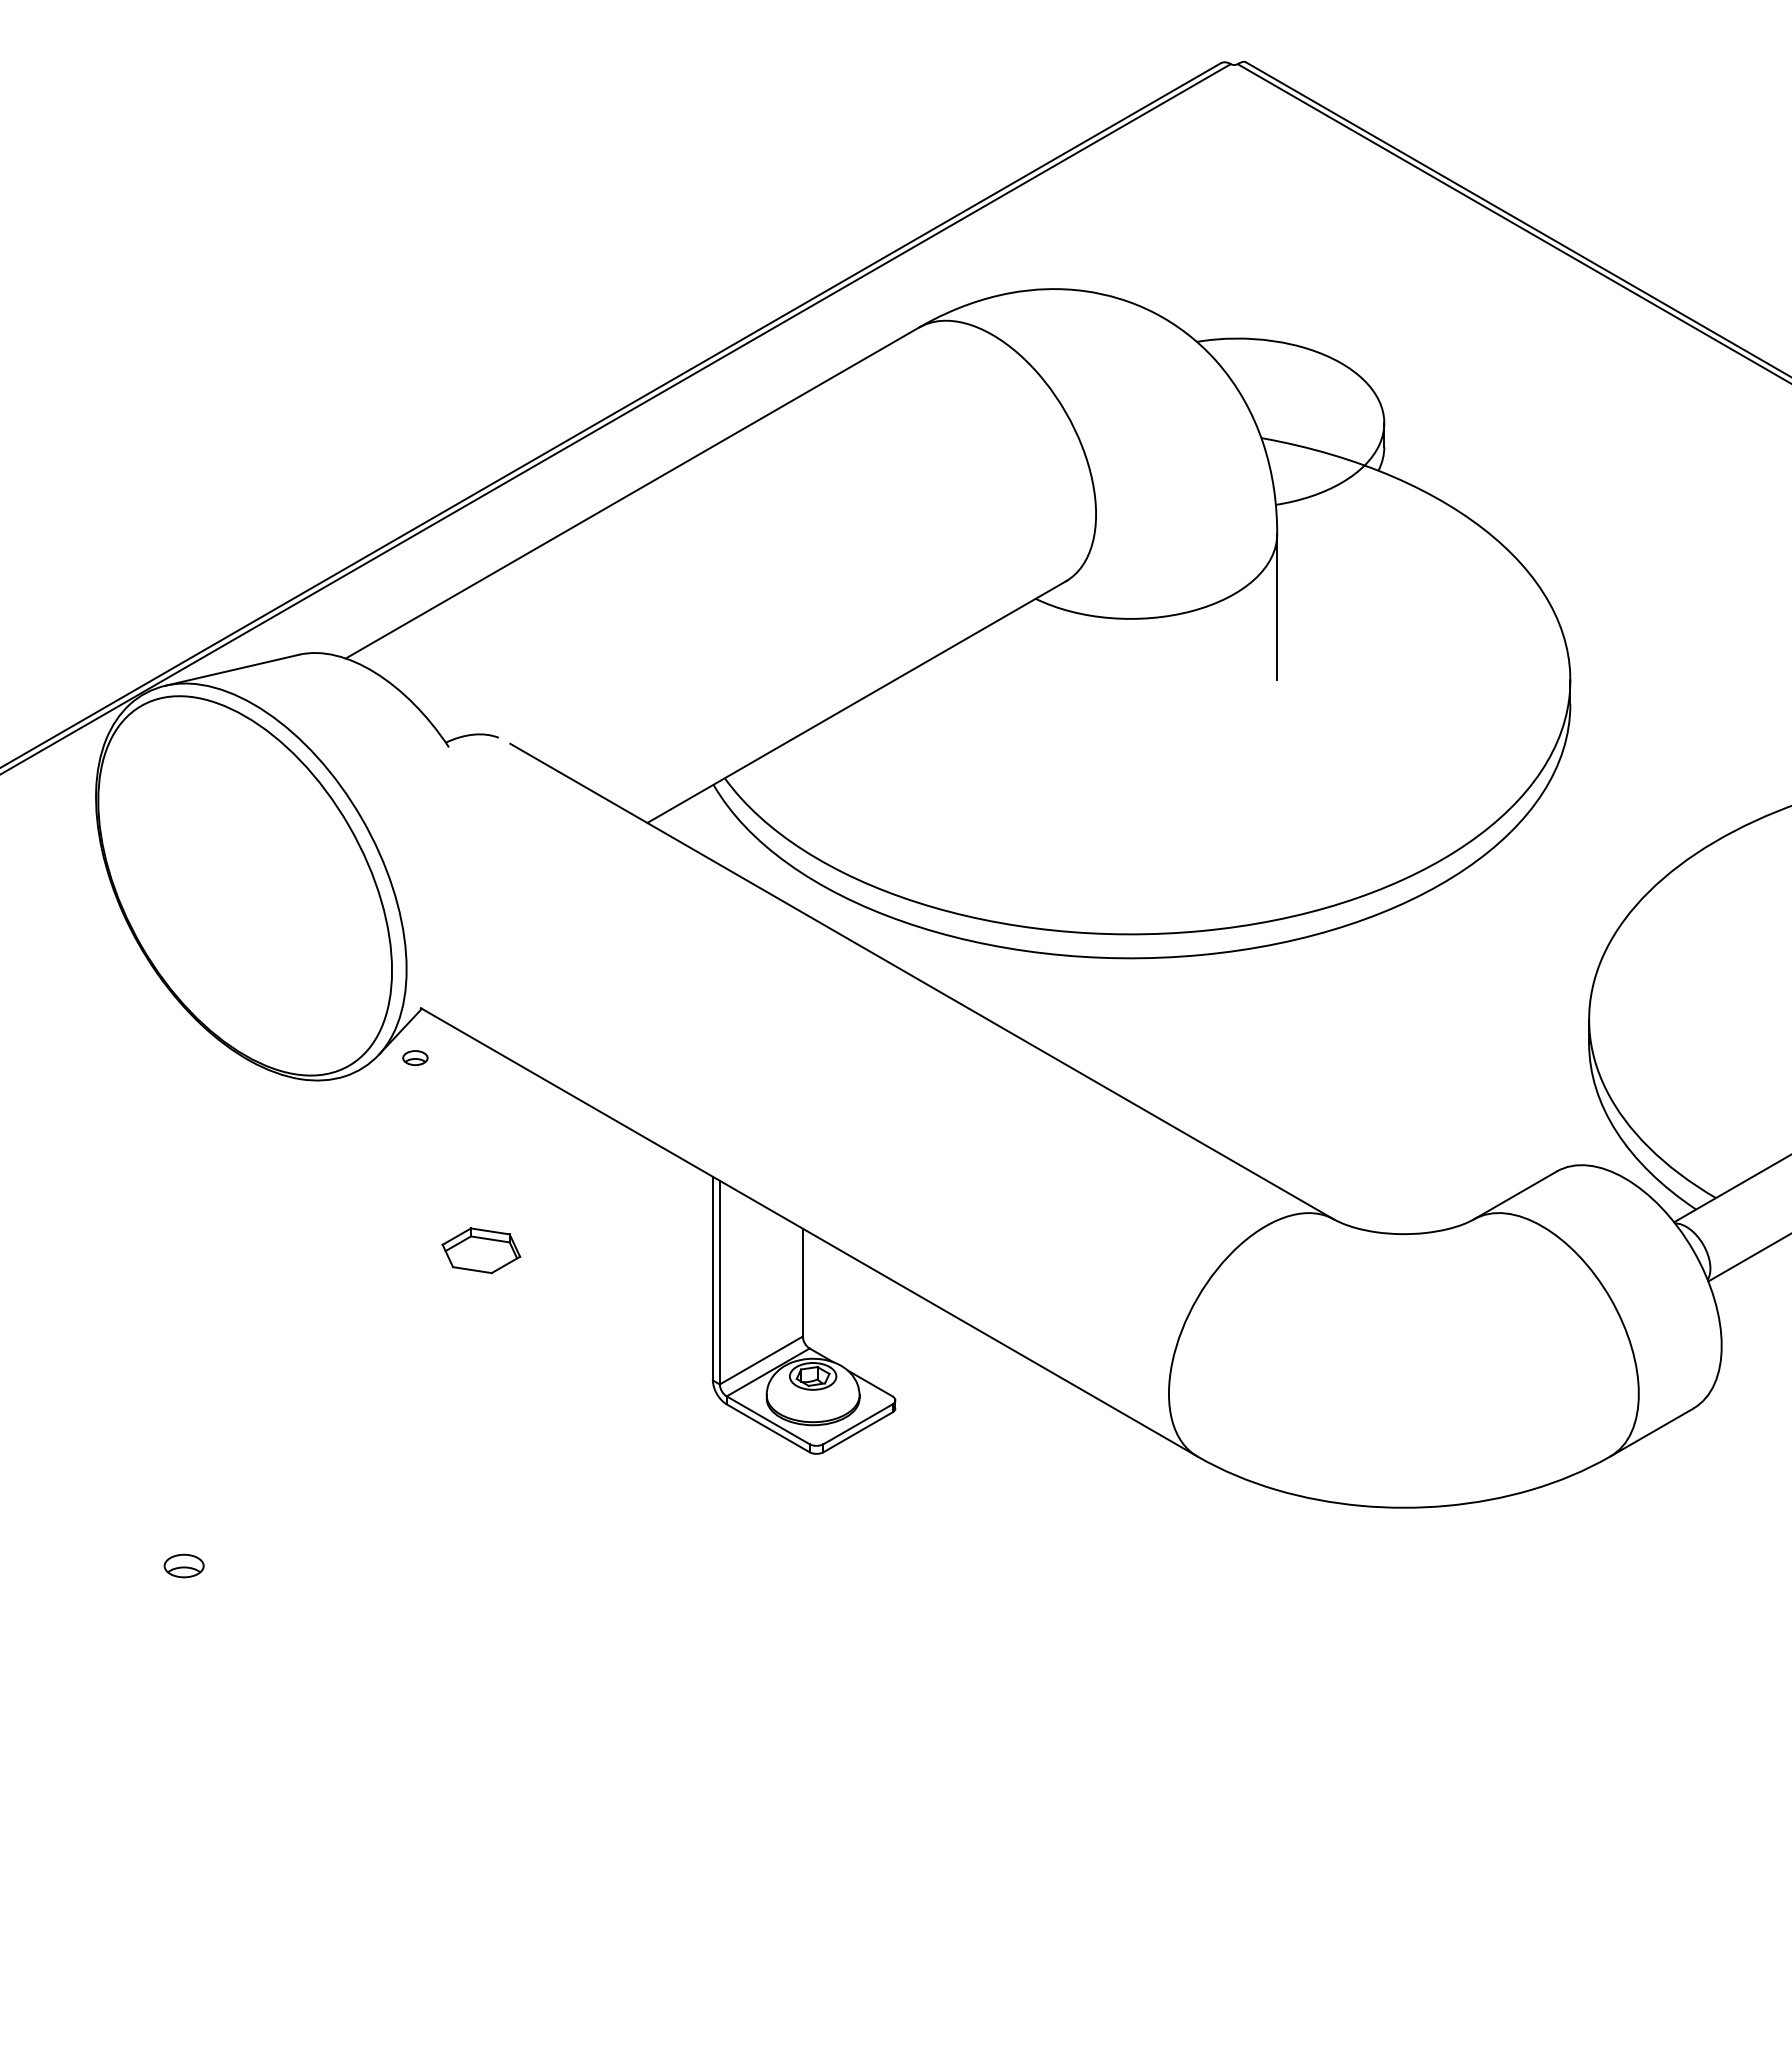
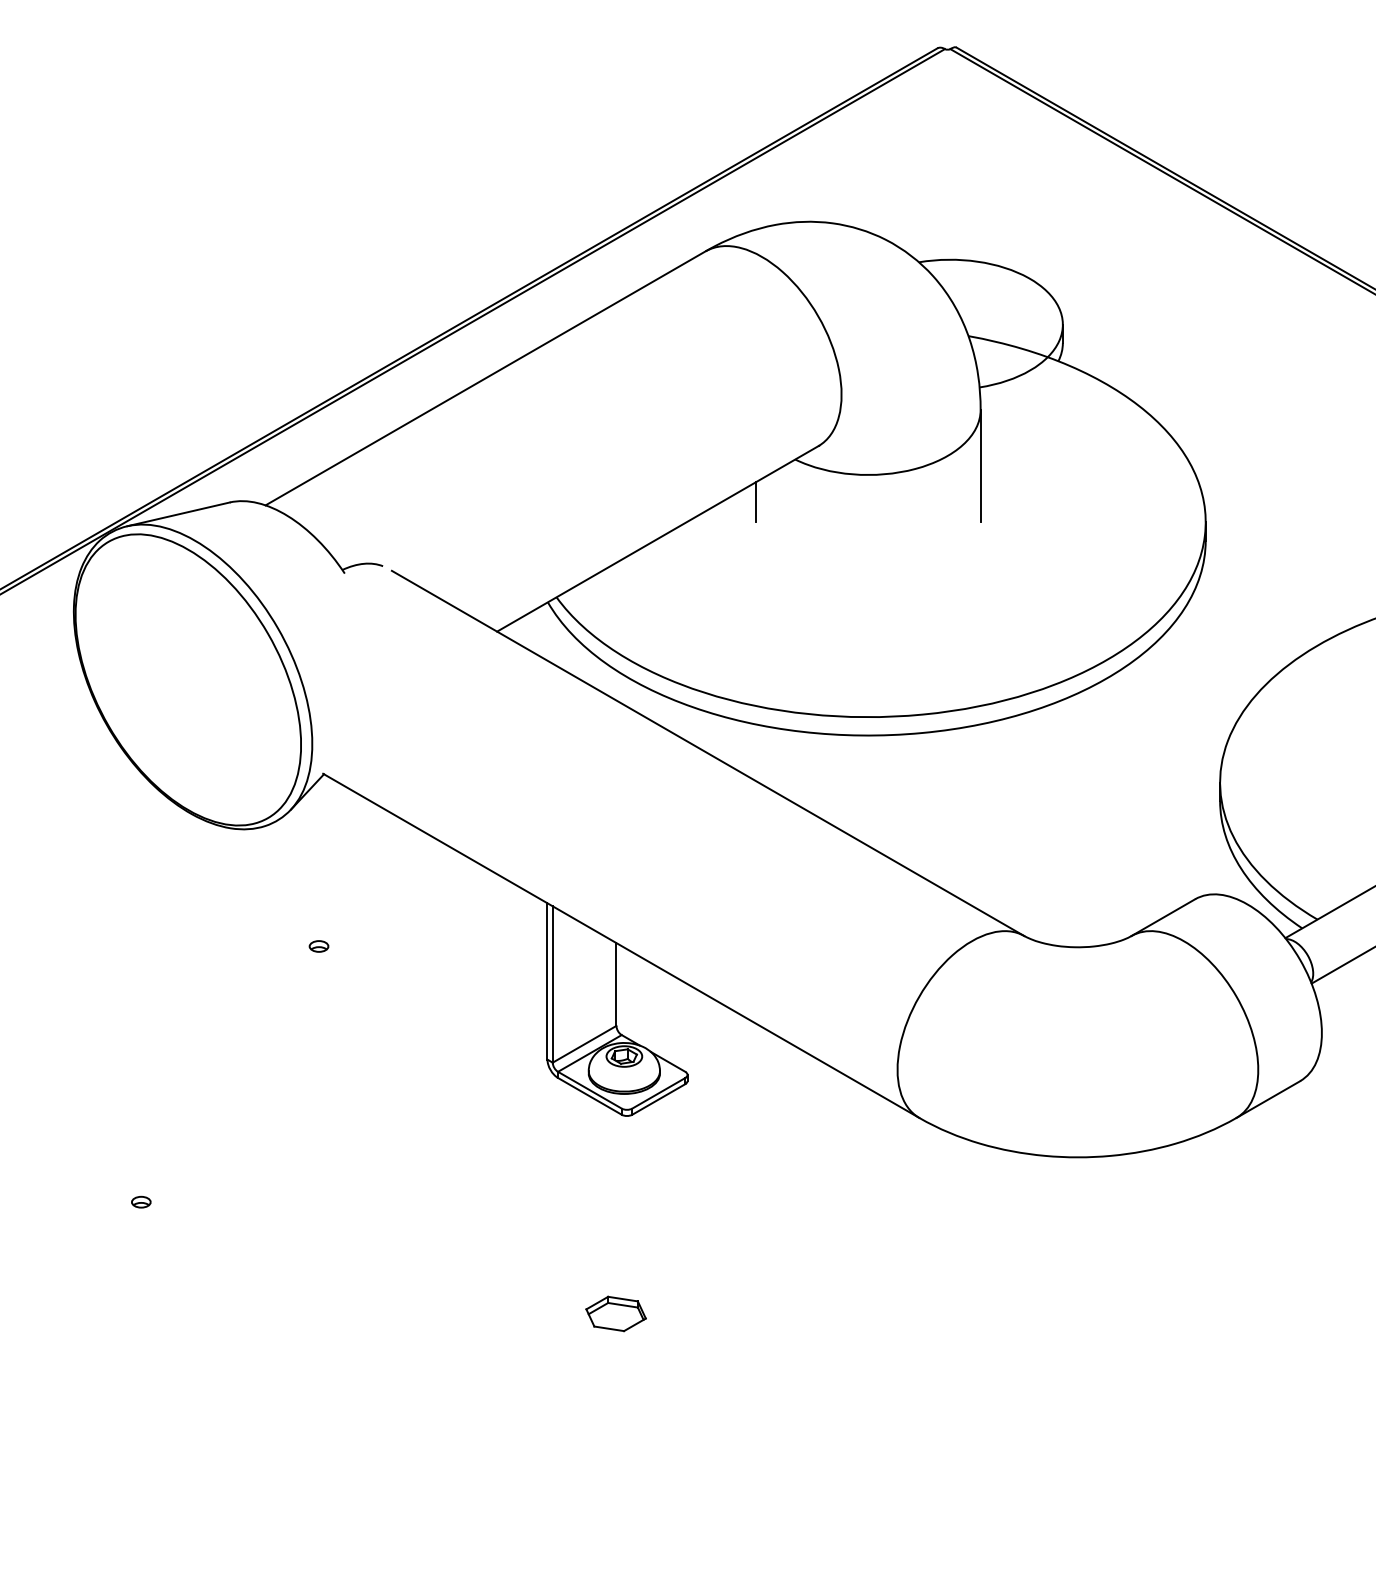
line: (984, 654) -> (755, 502), added
part: (415, 1057) -> (319, 946), moved
part: (481, 1250) -> (616, 1313), moved
part: (183, 1566) -> (141, 1202), size x0.62

